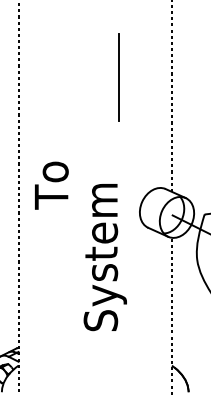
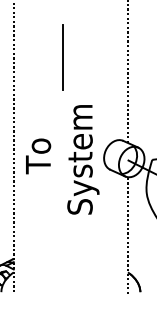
line: (118, 77) -> (62, 57), moved
text: (51, 185) -> (38, 156), moved
text: (105, 257) -> (83, 159), moved

